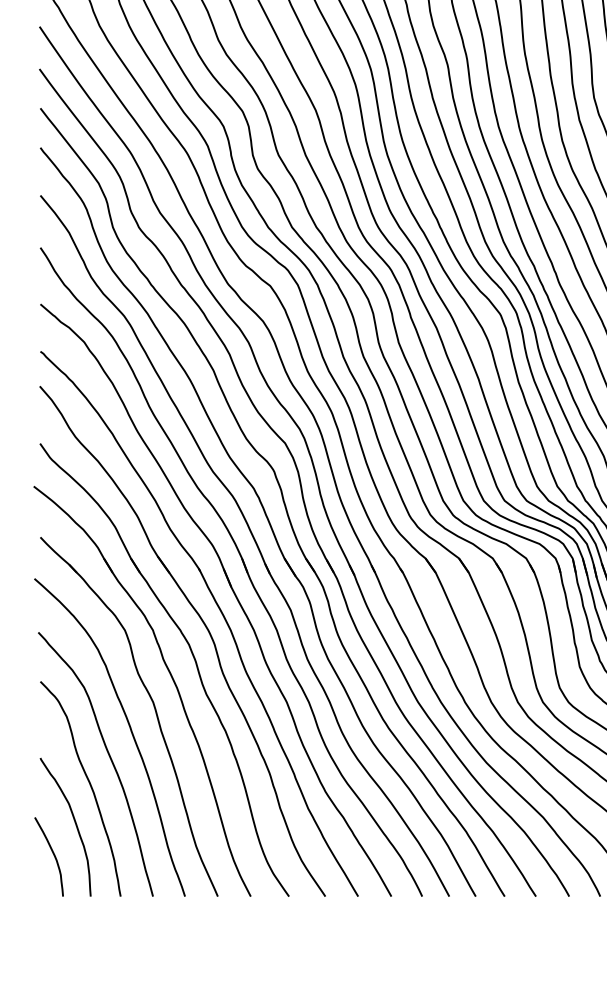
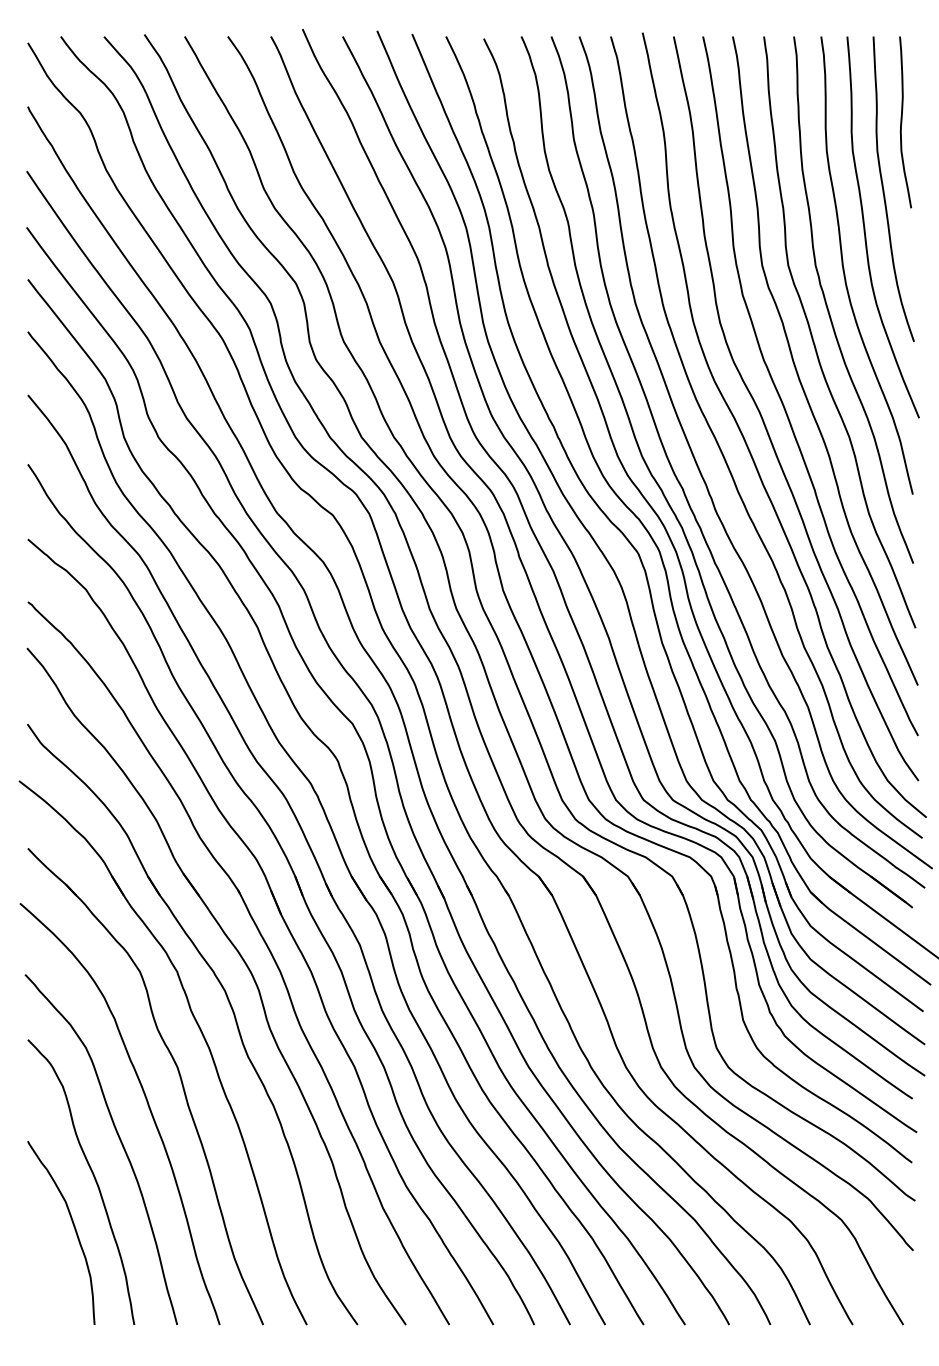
curve: (52, 854) -> (44, 1268), removed

